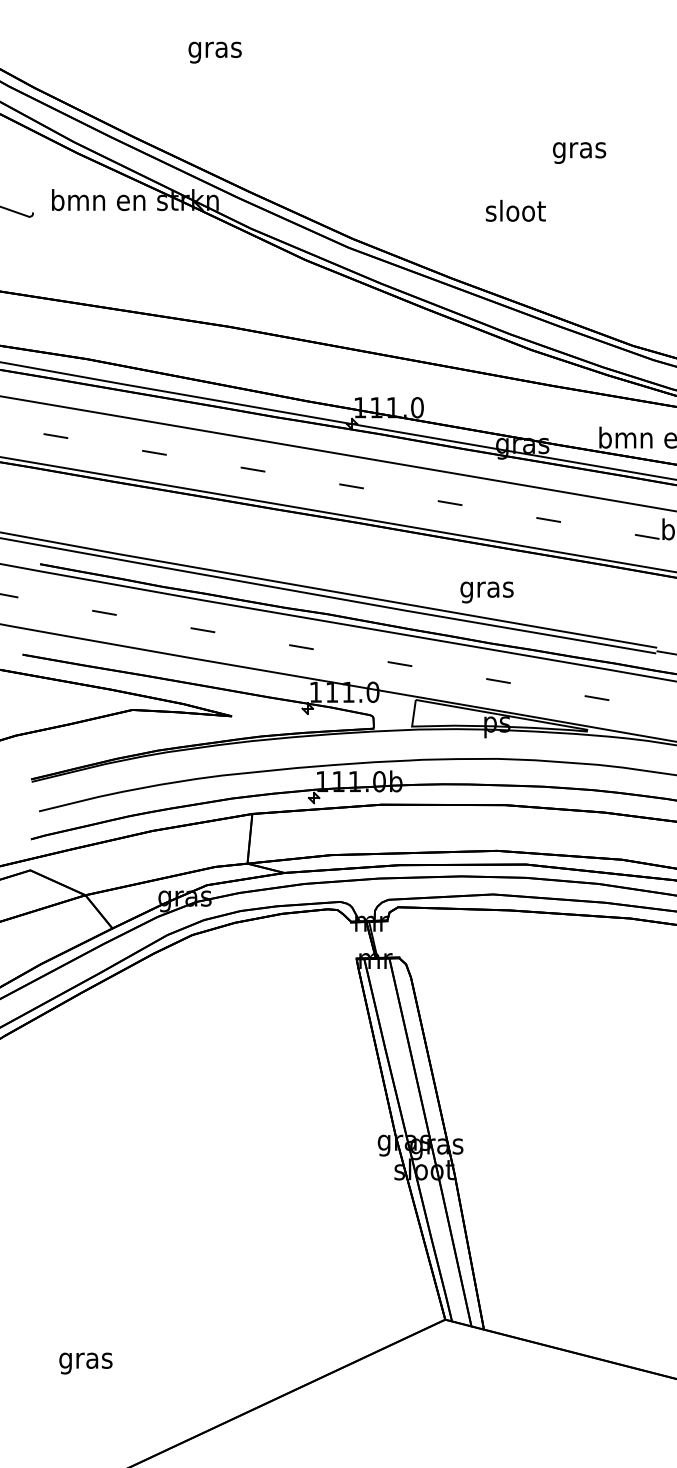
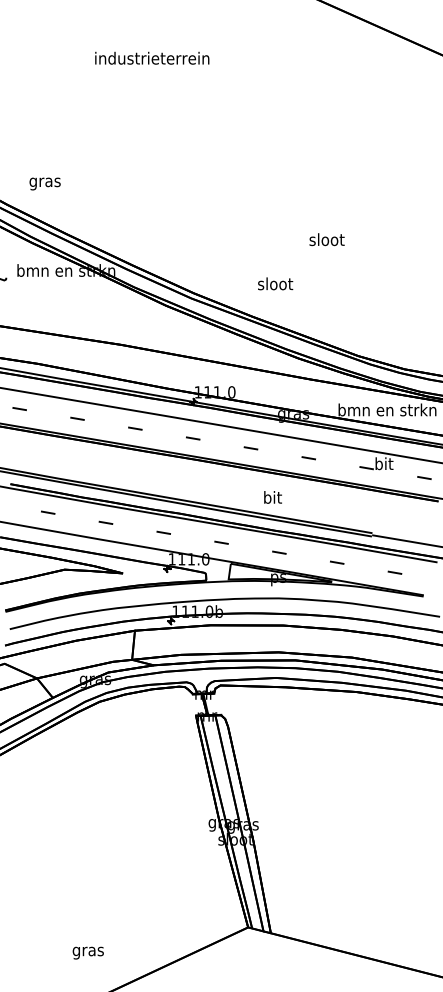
text: (214, 51) -> (44, 183), moved
text: (578, 150) -> (326, 241), gras -> sloot
text: (515, 210) -> (275, 283), moved
text: (486, 590) -> (272, 499), gras -> bit
text: (84, 1362) -> (87, 952), moved

